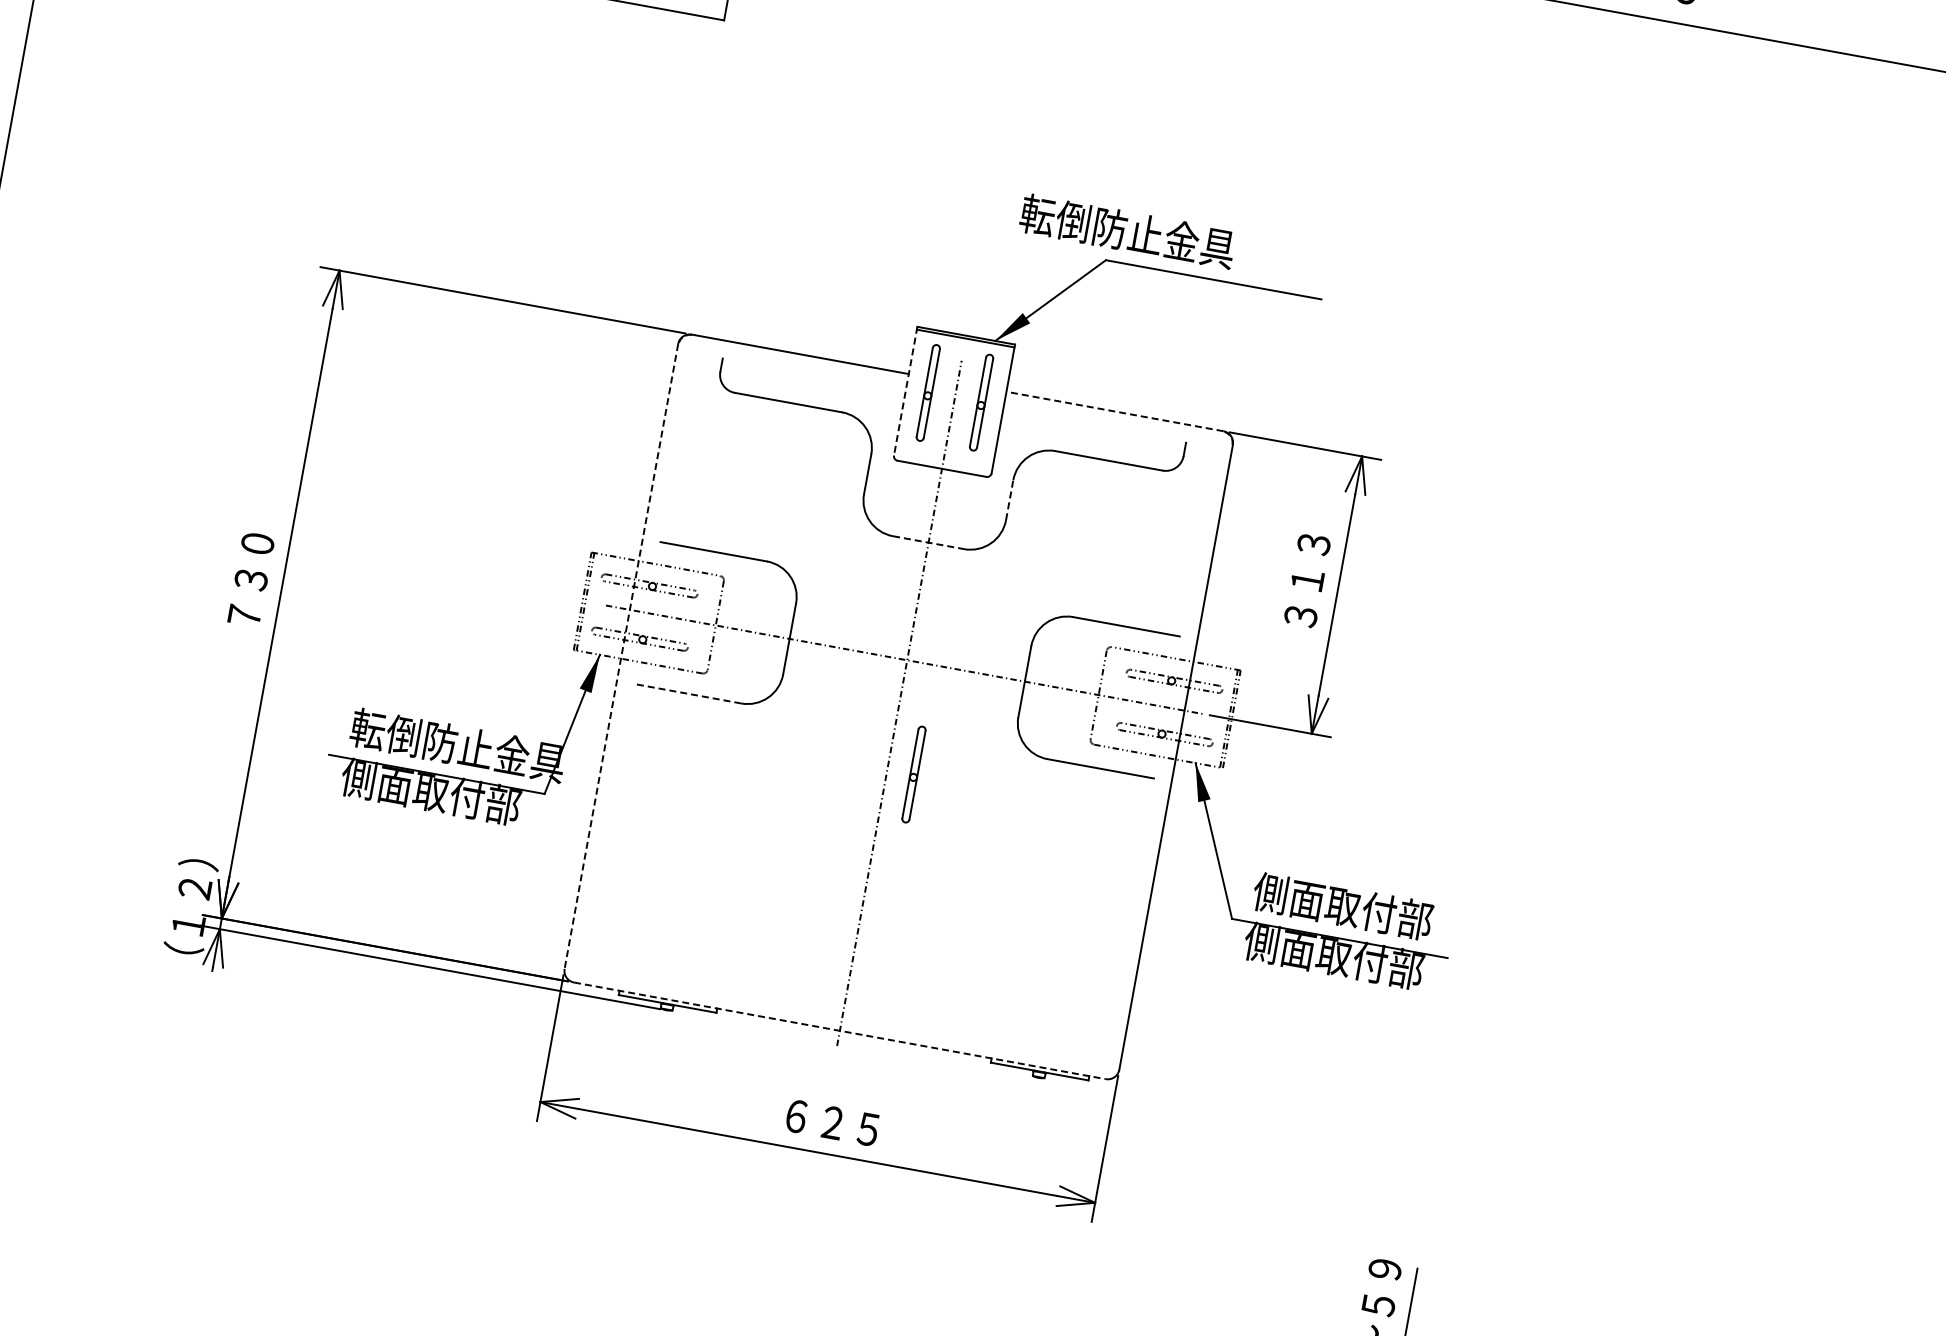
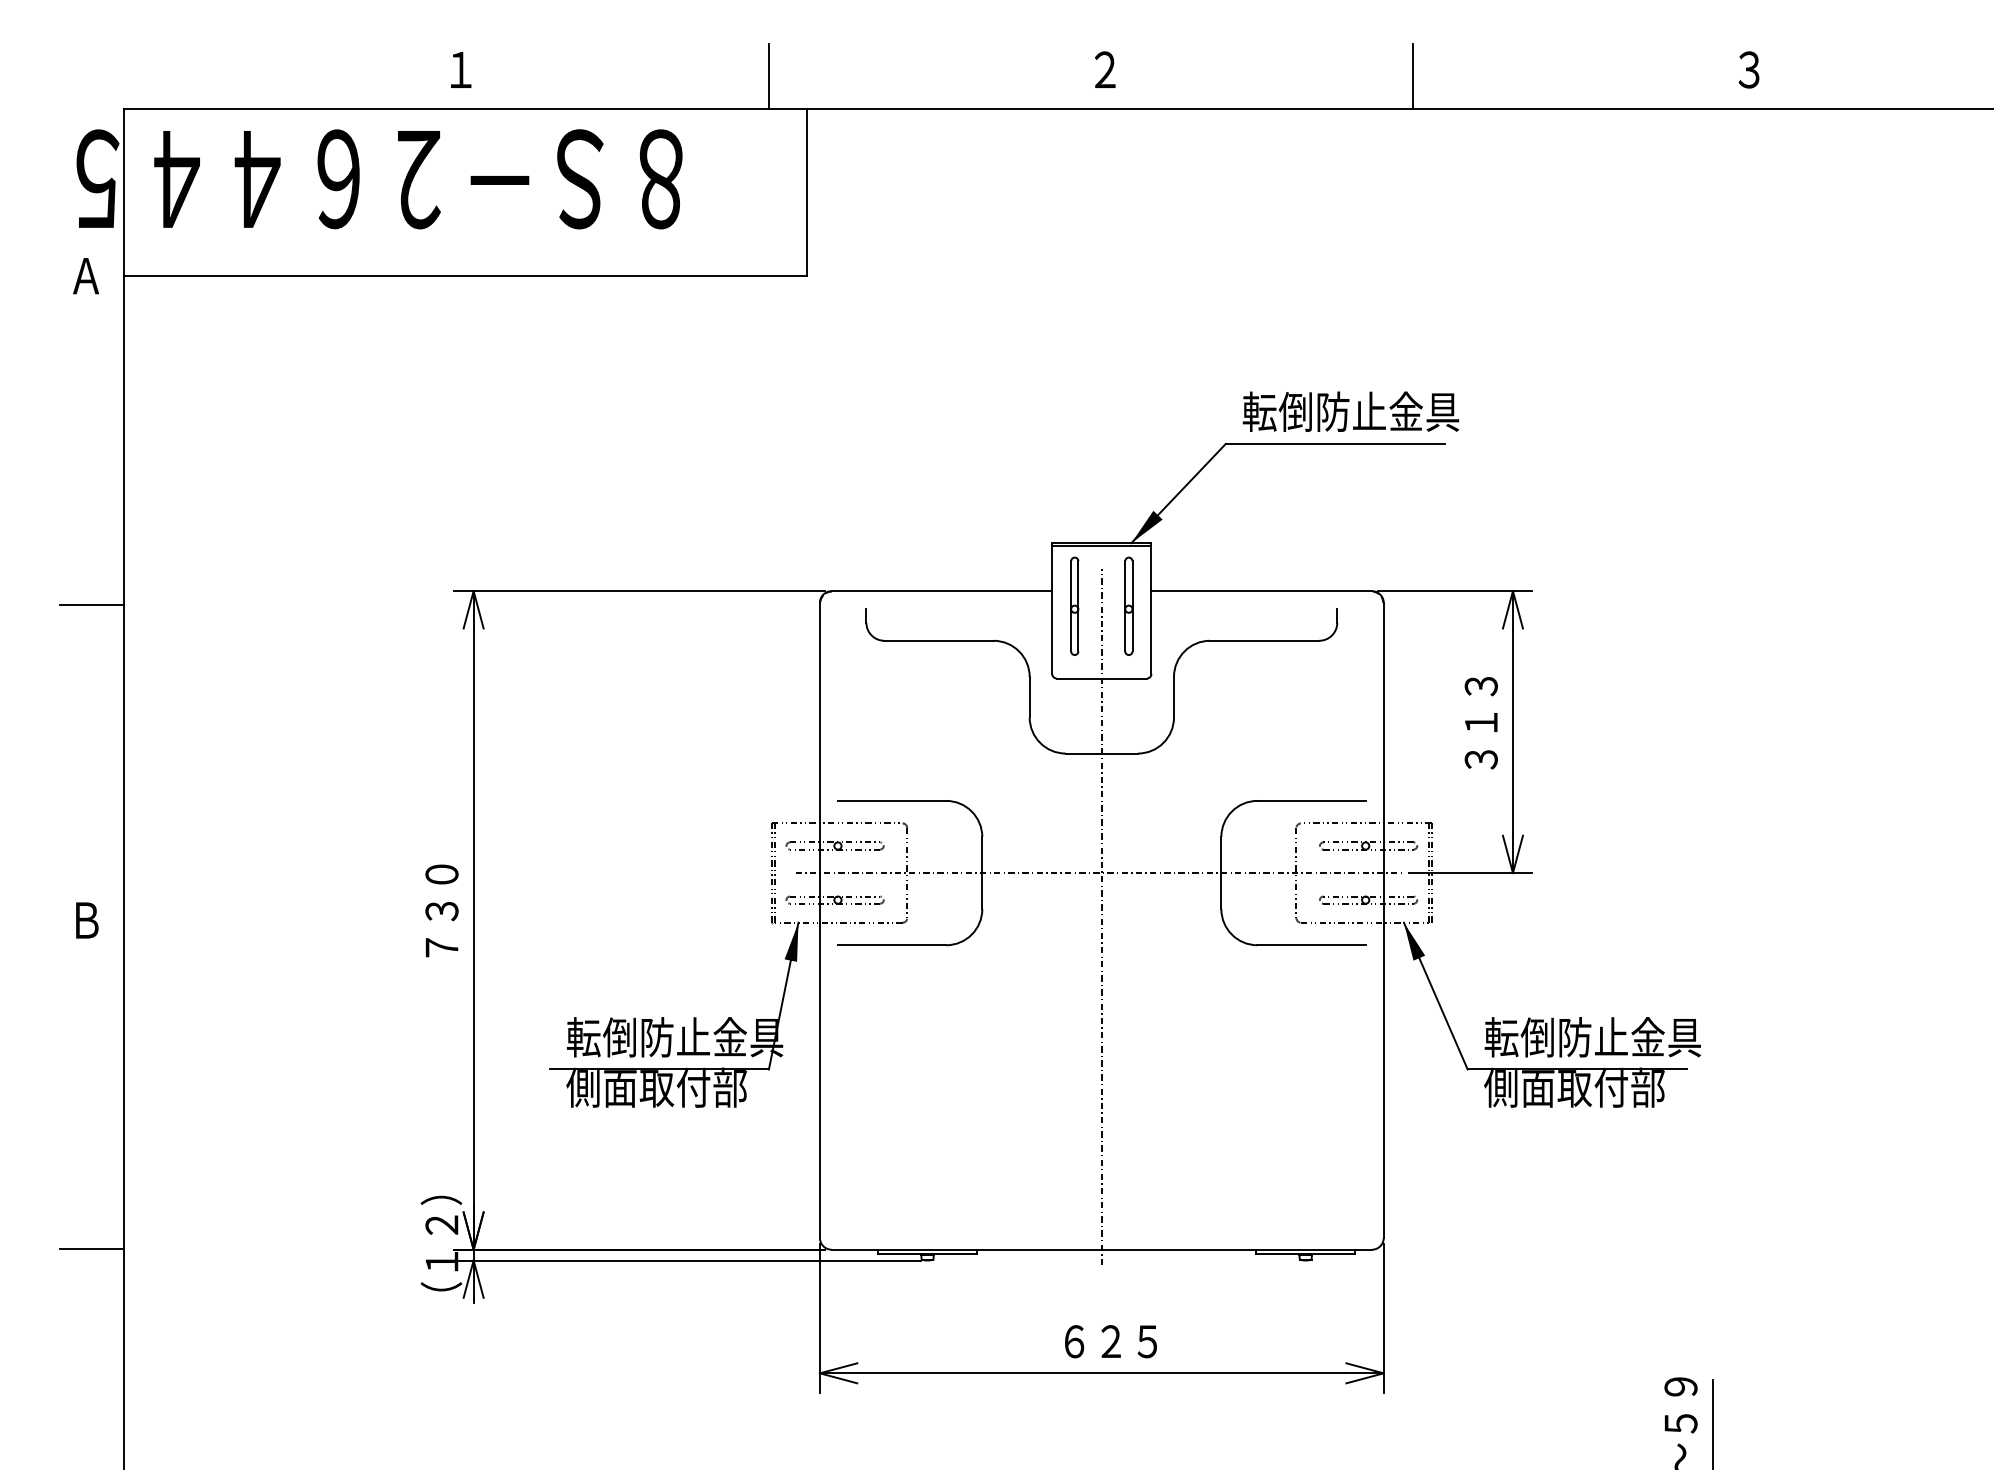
text: (1127, 231) -> (1350, 411), moved
line: (905, 392) -> (1052, 609), dashed -> solid
line: (1114, 411) -> (1261, 591), dashed -> solid
line: (1010, 499) -> (1174, 696), dashed -> solid
line: (929, 542) -> (1102, 753), dashed -> solid
line: (620, 656) -> (819, 920), dashed -> solid
line: (687, 693) -> (891, 945), dashed -> solid
part: (913, 773) -> (1128, 983), removed
text: (1360, 909) -> (1592, 1037), 側面取付部 -> 転倒防止金具
line: (840, 1030) -> (1102, 1249), dashed -> solid

